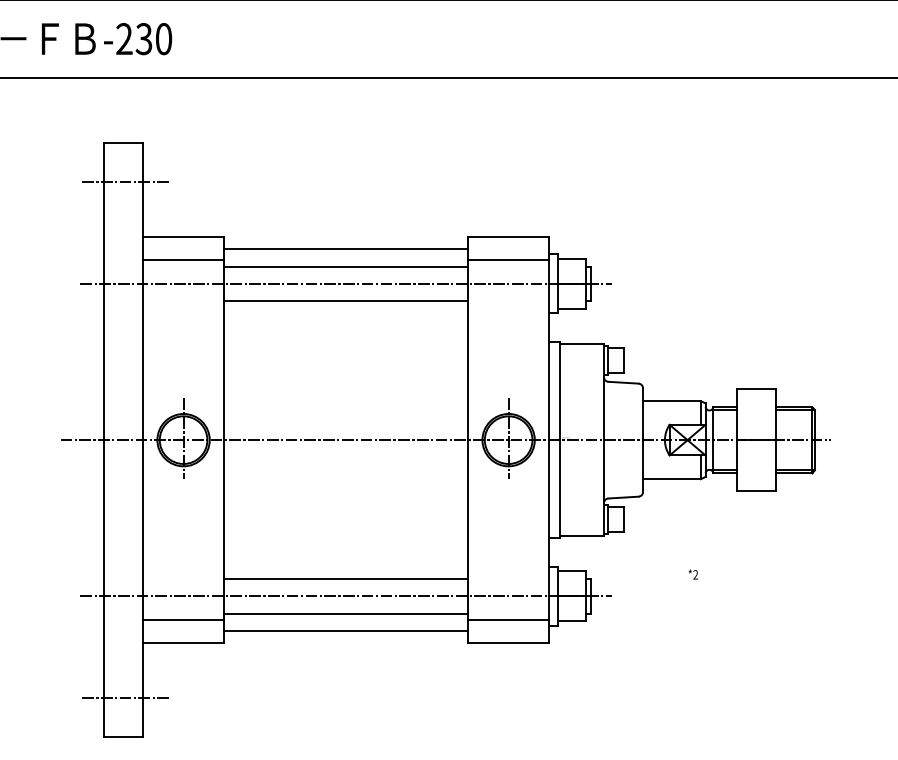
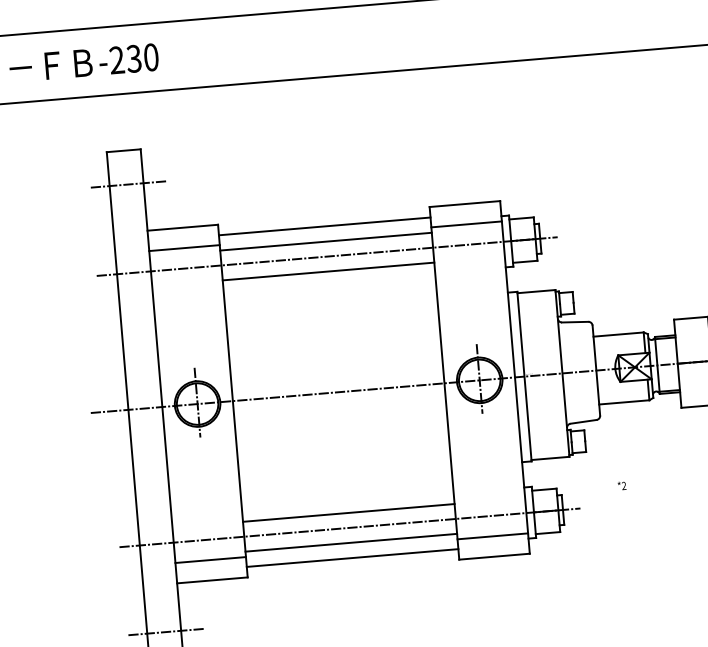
text: (692, 574) -> (621, 485), moved

